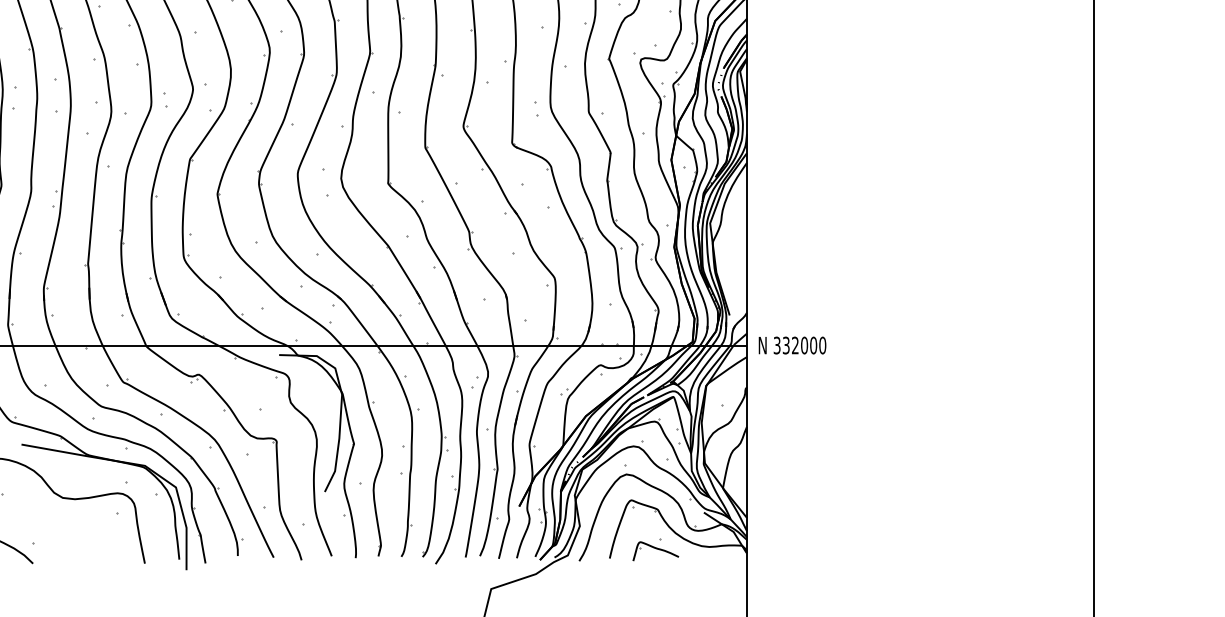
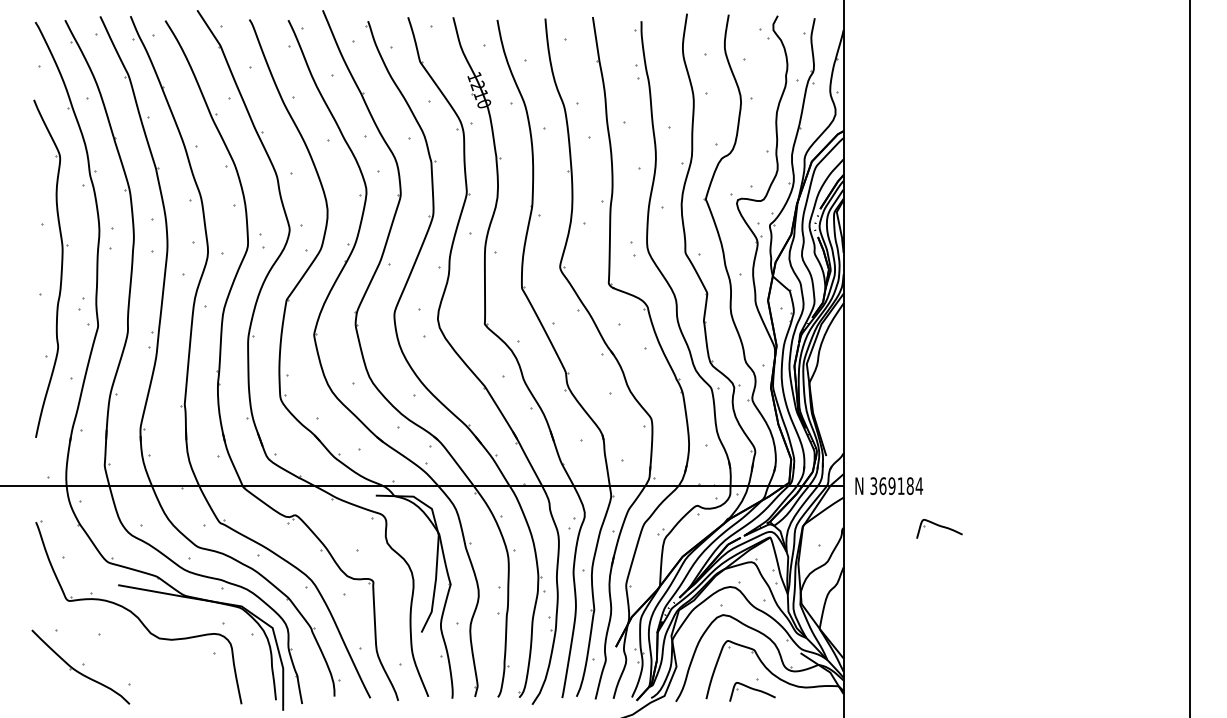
text: (804, 345) -> (901, 486), 332000 -> 369184
part: (842, 387) -> (939, 528), added

